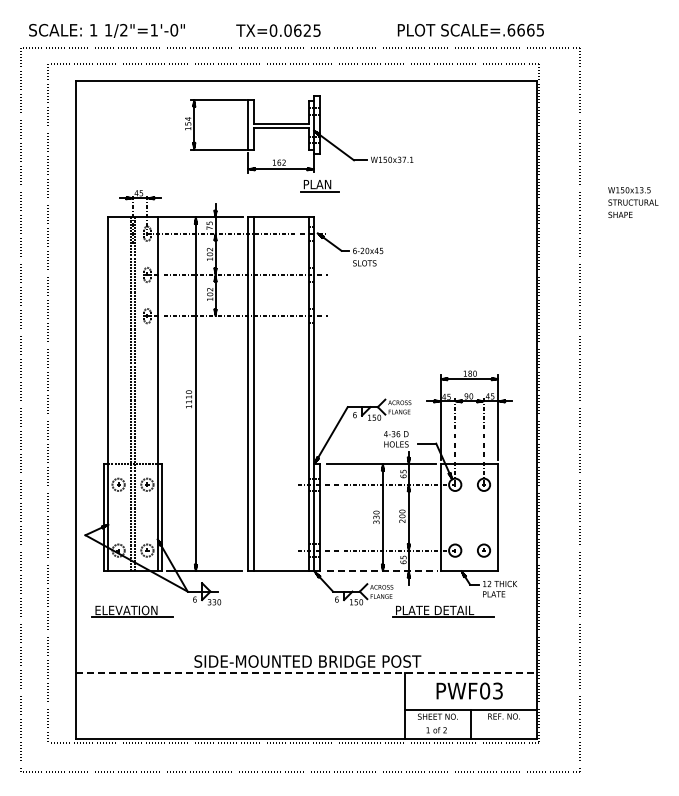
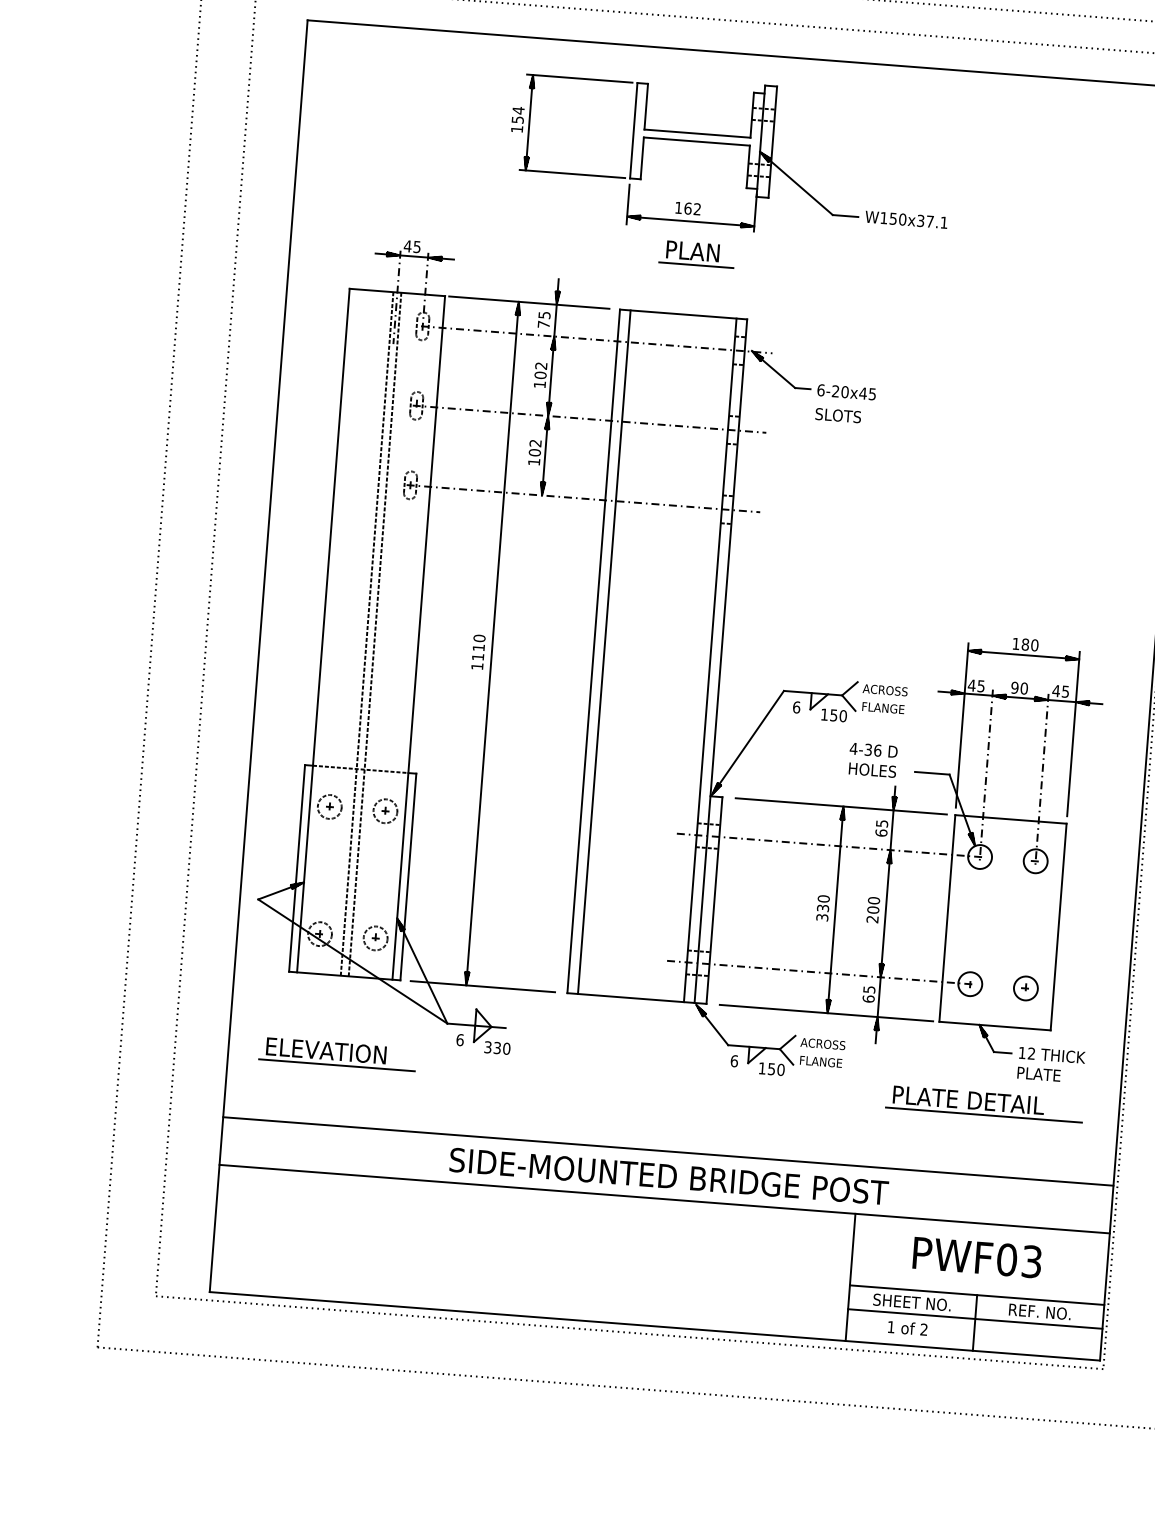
part: (319, 186) -> (696, 255), moved
line: (382, 571) -> (826, 1013), dashed -> solid
part: (443, 611) -> (984, 1103), moved
line: (306, 648) -> (668, 1151), added
line: (306, 673) -> (664, 1199), dashed -> solid
line: (470, 722) -> (974, 1318), added

